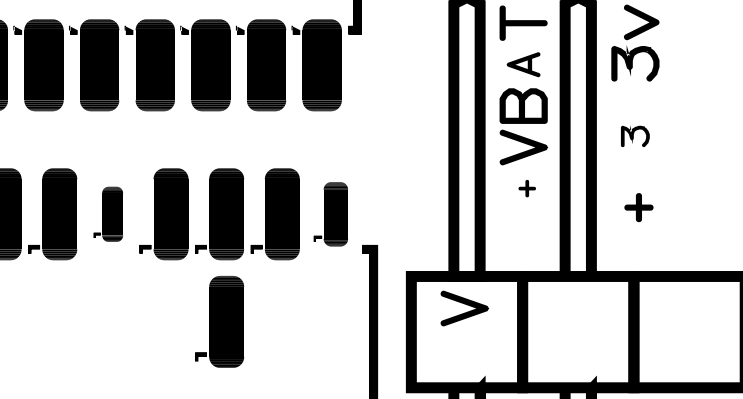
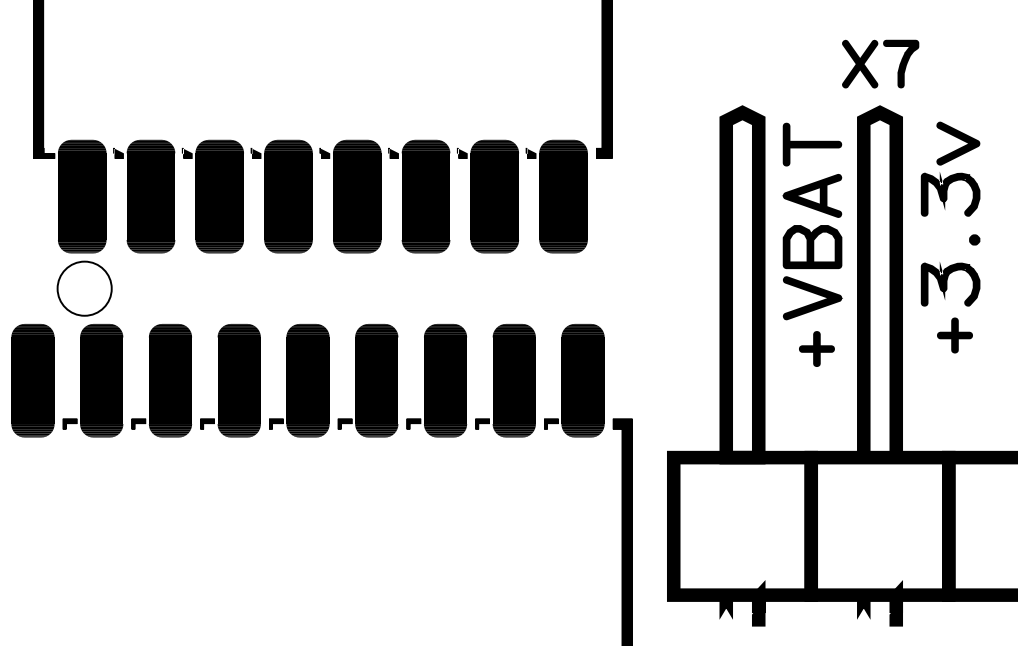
part: (523, 64) -> (812, 195), size x1.43
part: (654, 99) -> (974, 239), added
part: (635, 136) -> (950, 284), size x1.67
part: (526, 188) -> (816, 348), size x1.67
part: (638, 207) -> (954, 335), moved
part: (108, 214) -> (299, 380), size x1.67
part: (331, 214) -> (574, 380), size x1.43
part: (464, 308) -> (739, 497), removed
part: (219, 321) -> (436, 513), removed

